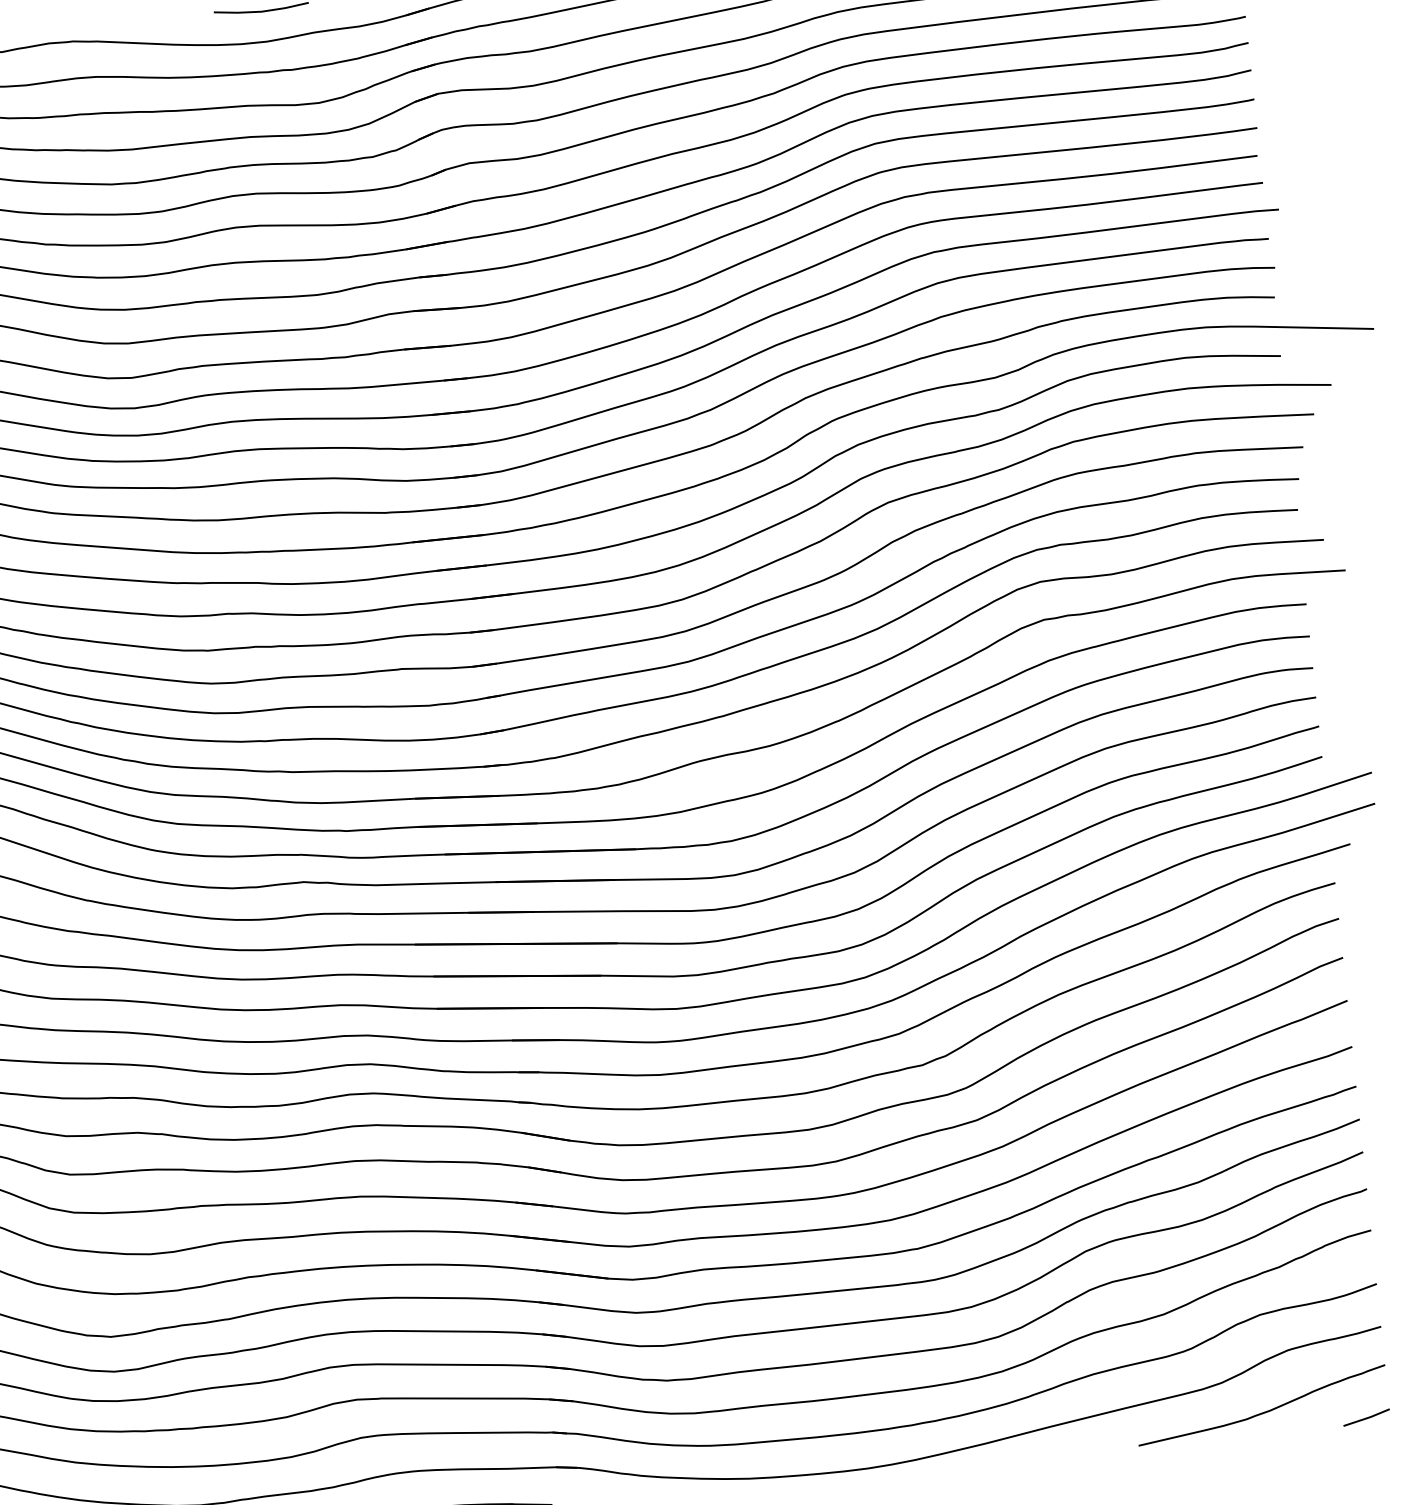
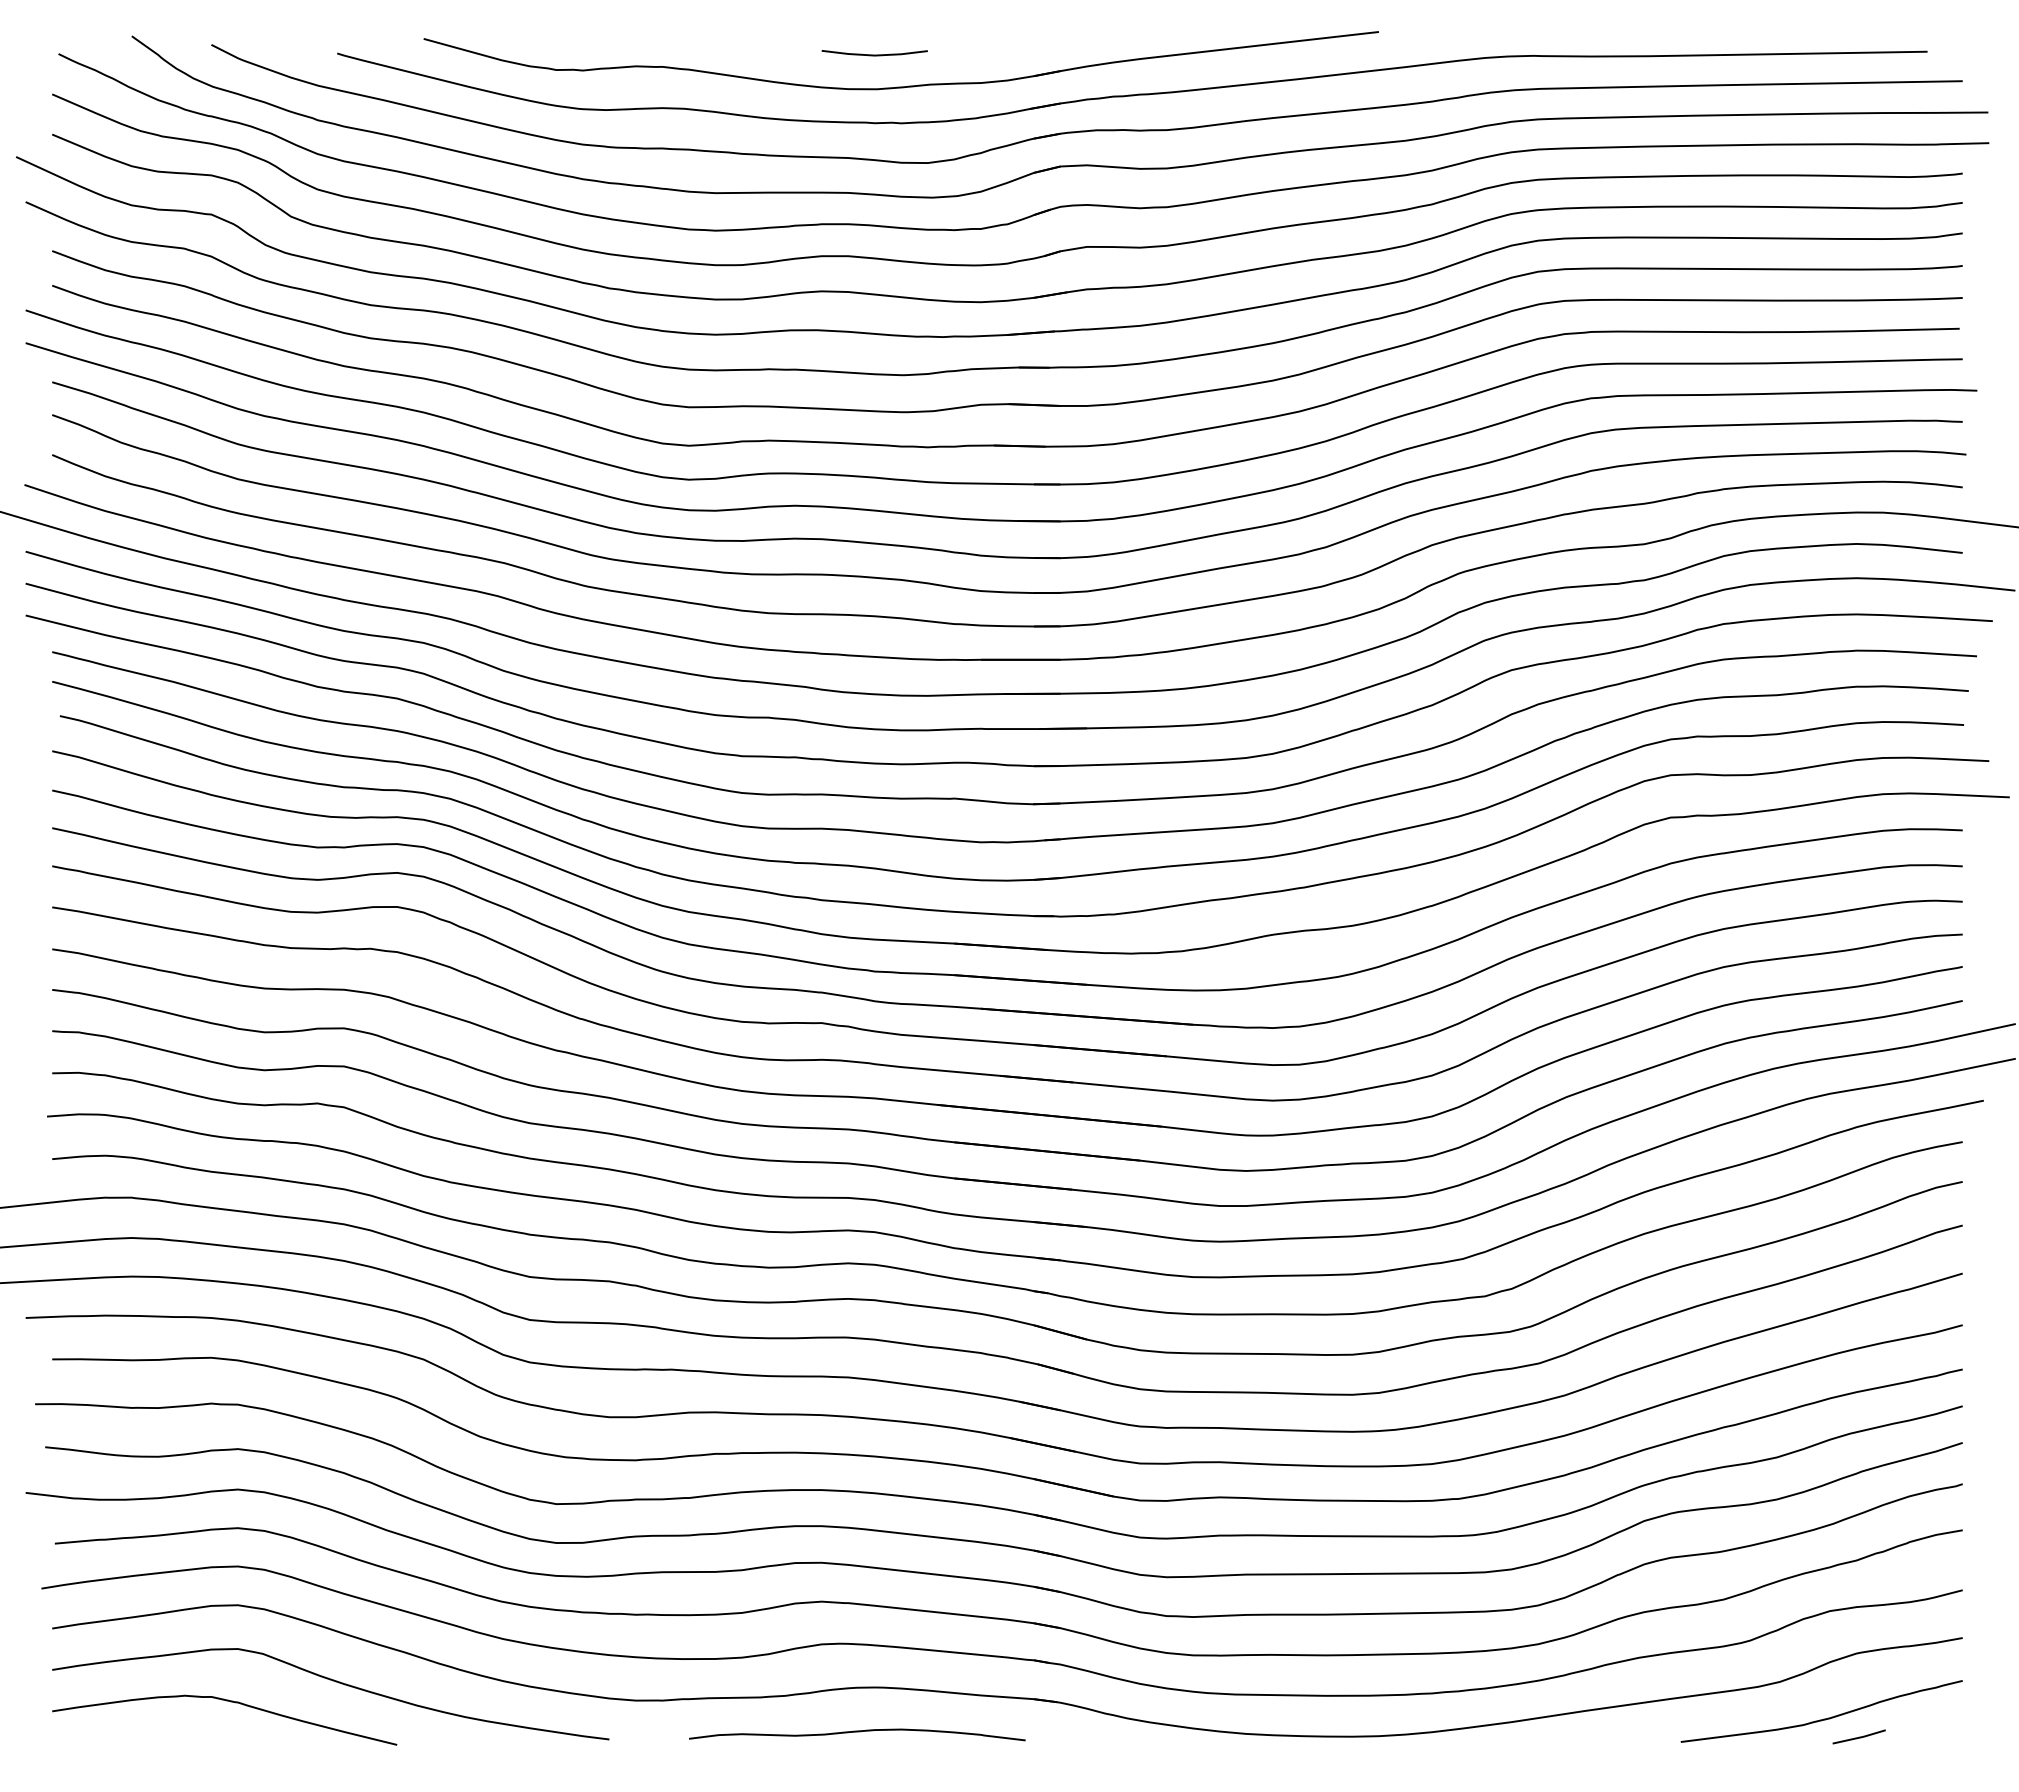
line: (1366, 1417) -> (1859, 1736), moved

